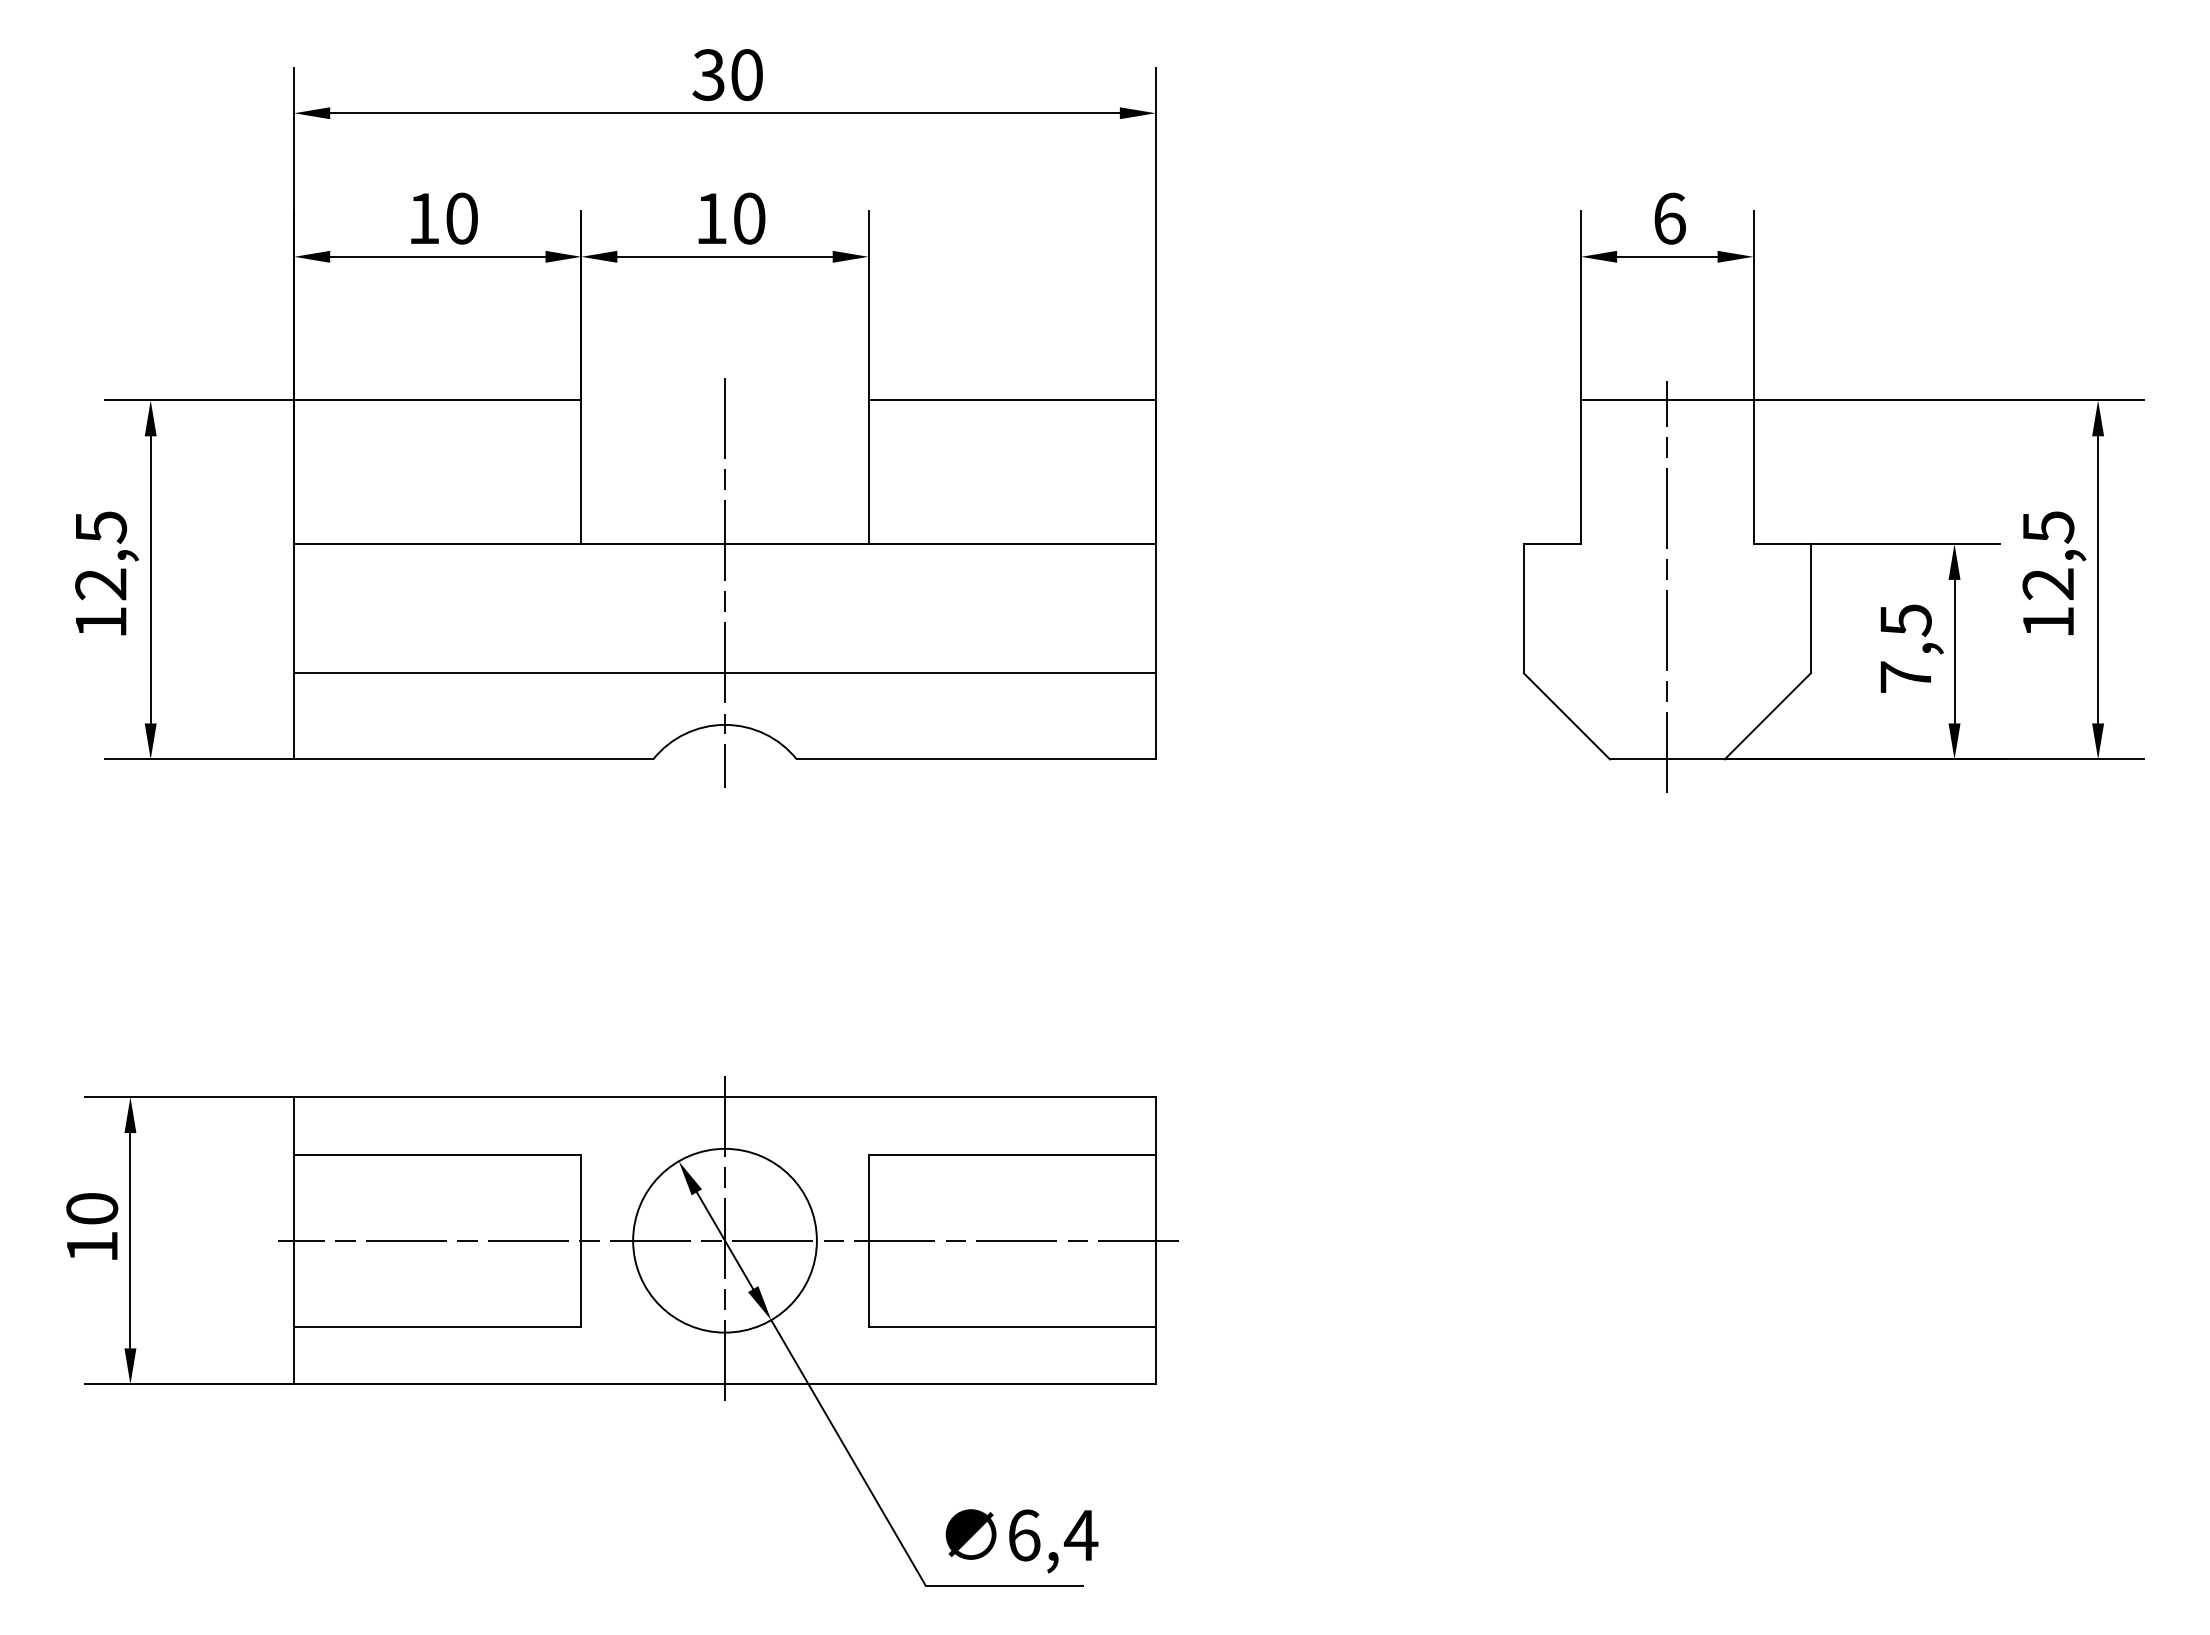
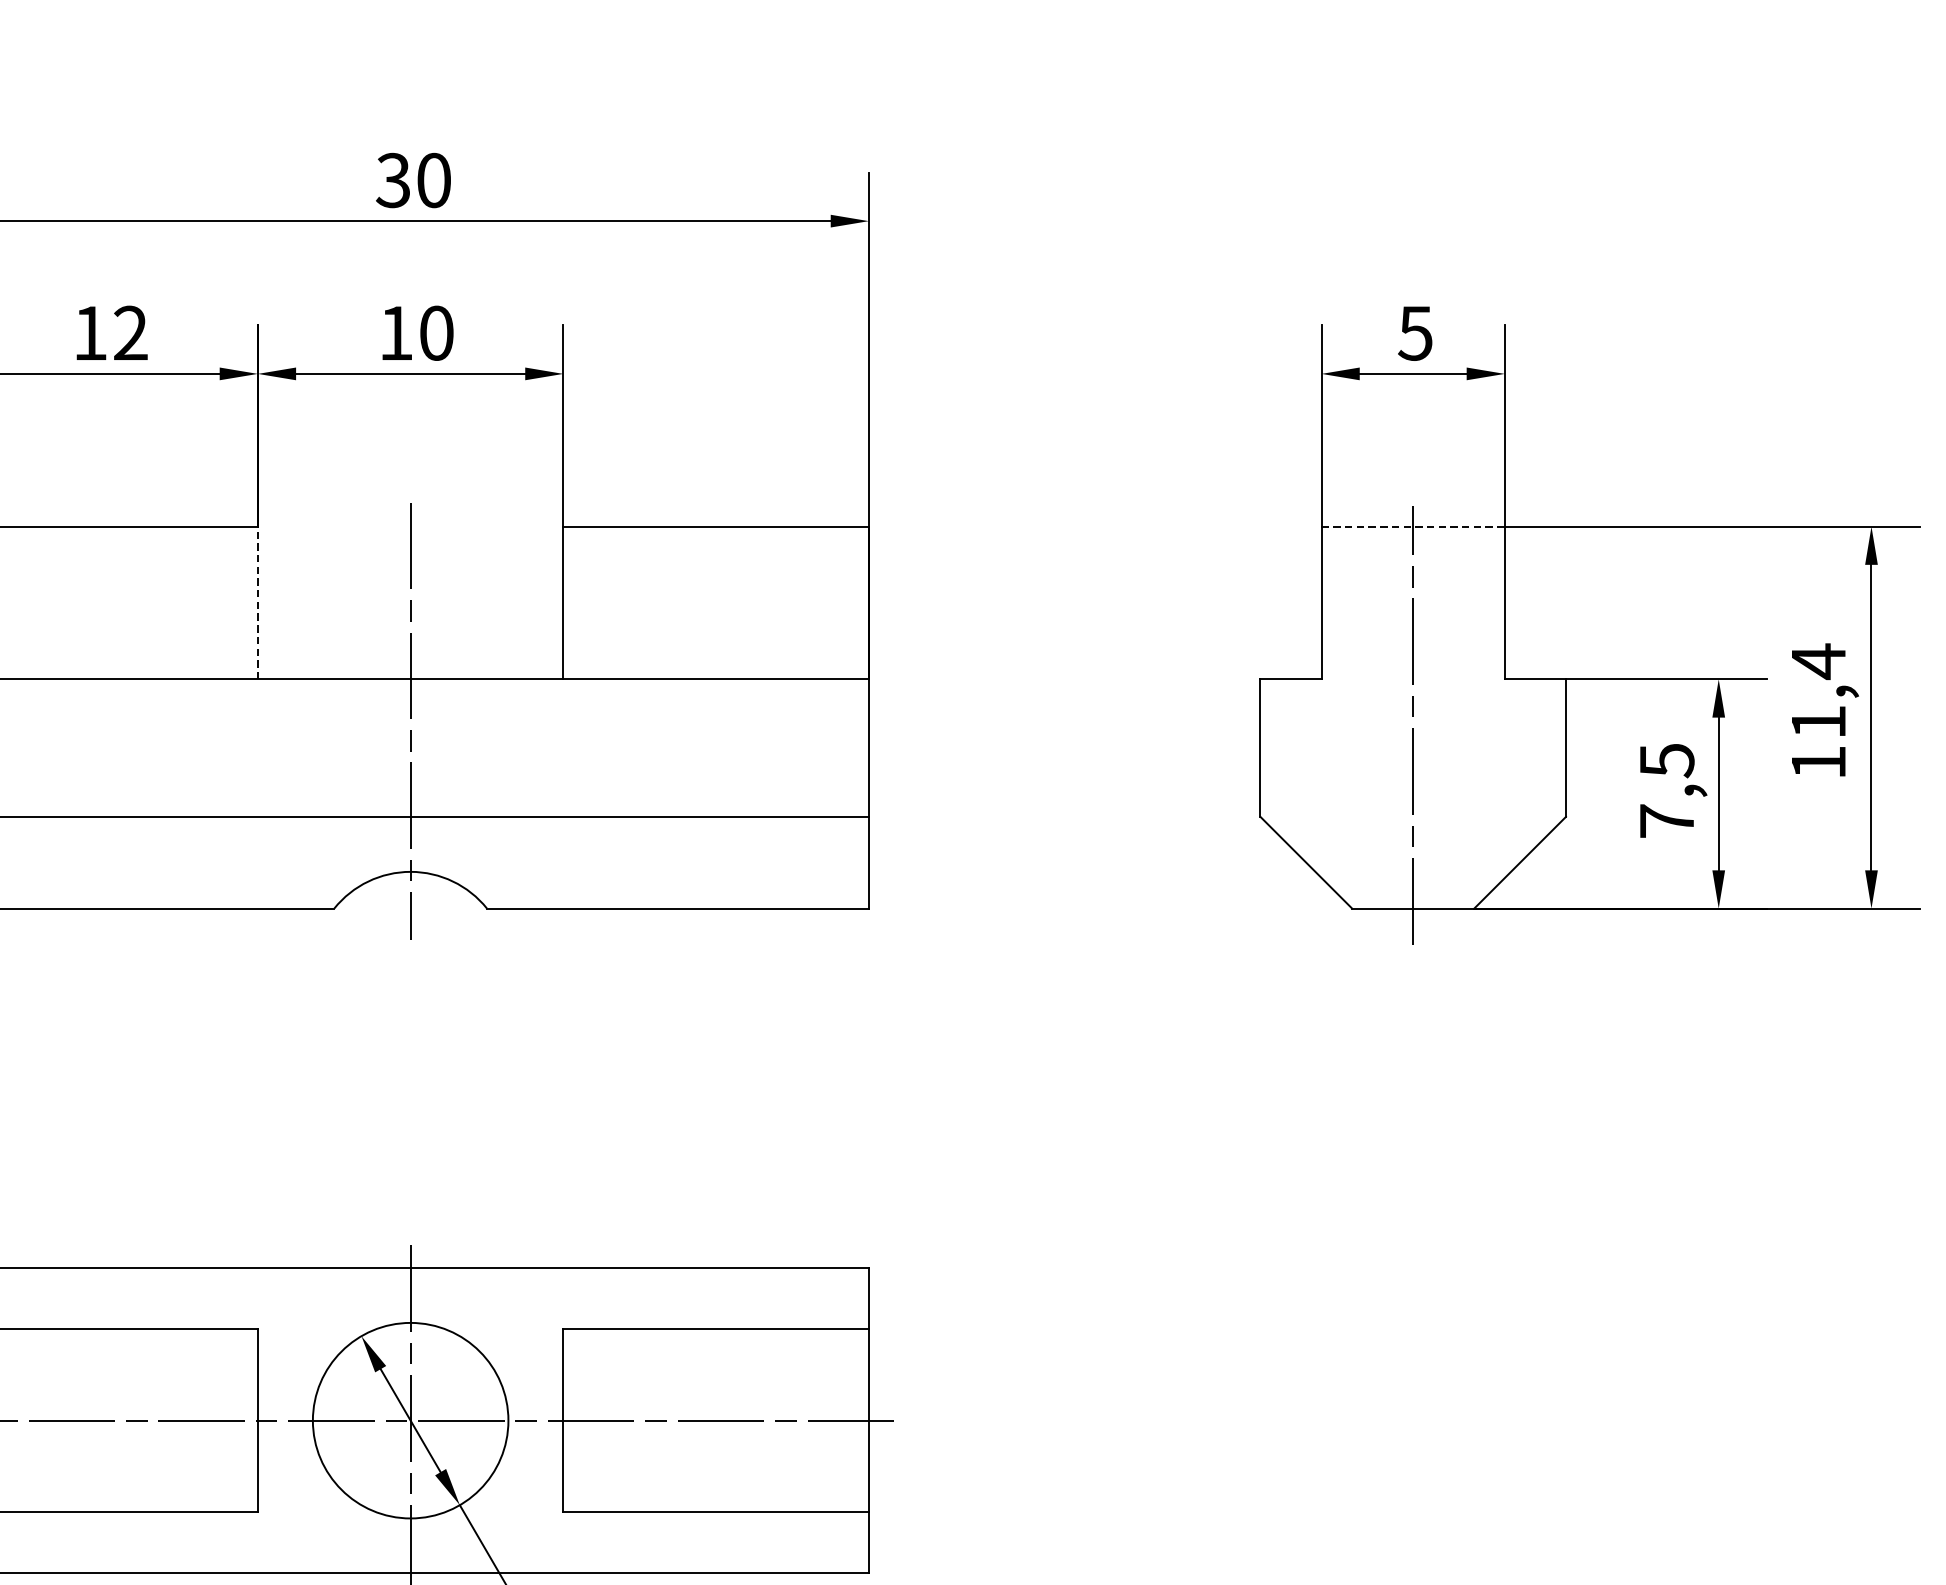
text: (461, 218) -> (130, 333), 10 -> 12
text: (1669, 218) -> (1415, 333), 6 -> 5
line: (1667, 400) -> (1413, 526), solid -> dashed
line: (581, 472) -> (257, 603), solid -> dashed
text: (2048, 555) -> (1818, 691), 12,5 -> 11,4

